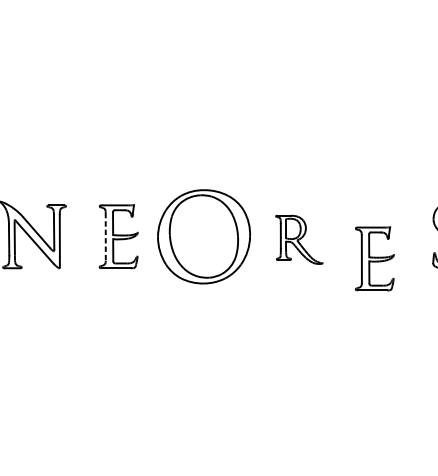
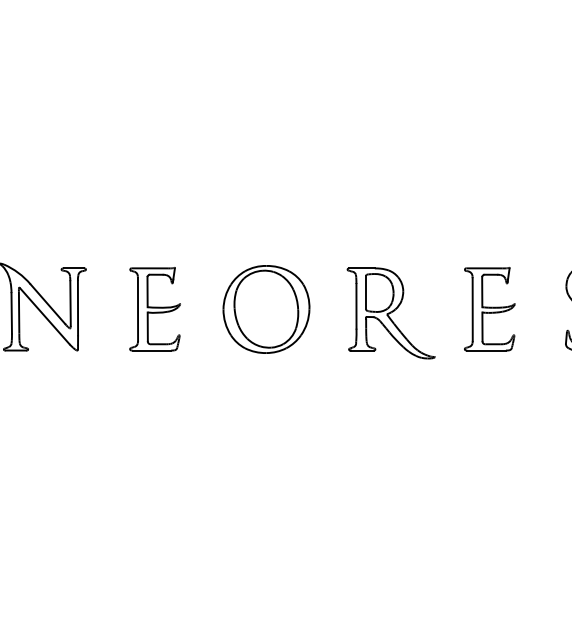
part: (204, 236) -> (266, 309), size x0.71
line: (106, 237) -> (138, 310), dashed -> solid
part: (298, 239) -> (390, 313), size x1.43
part: (374, 259) -> (489, 309), moved

